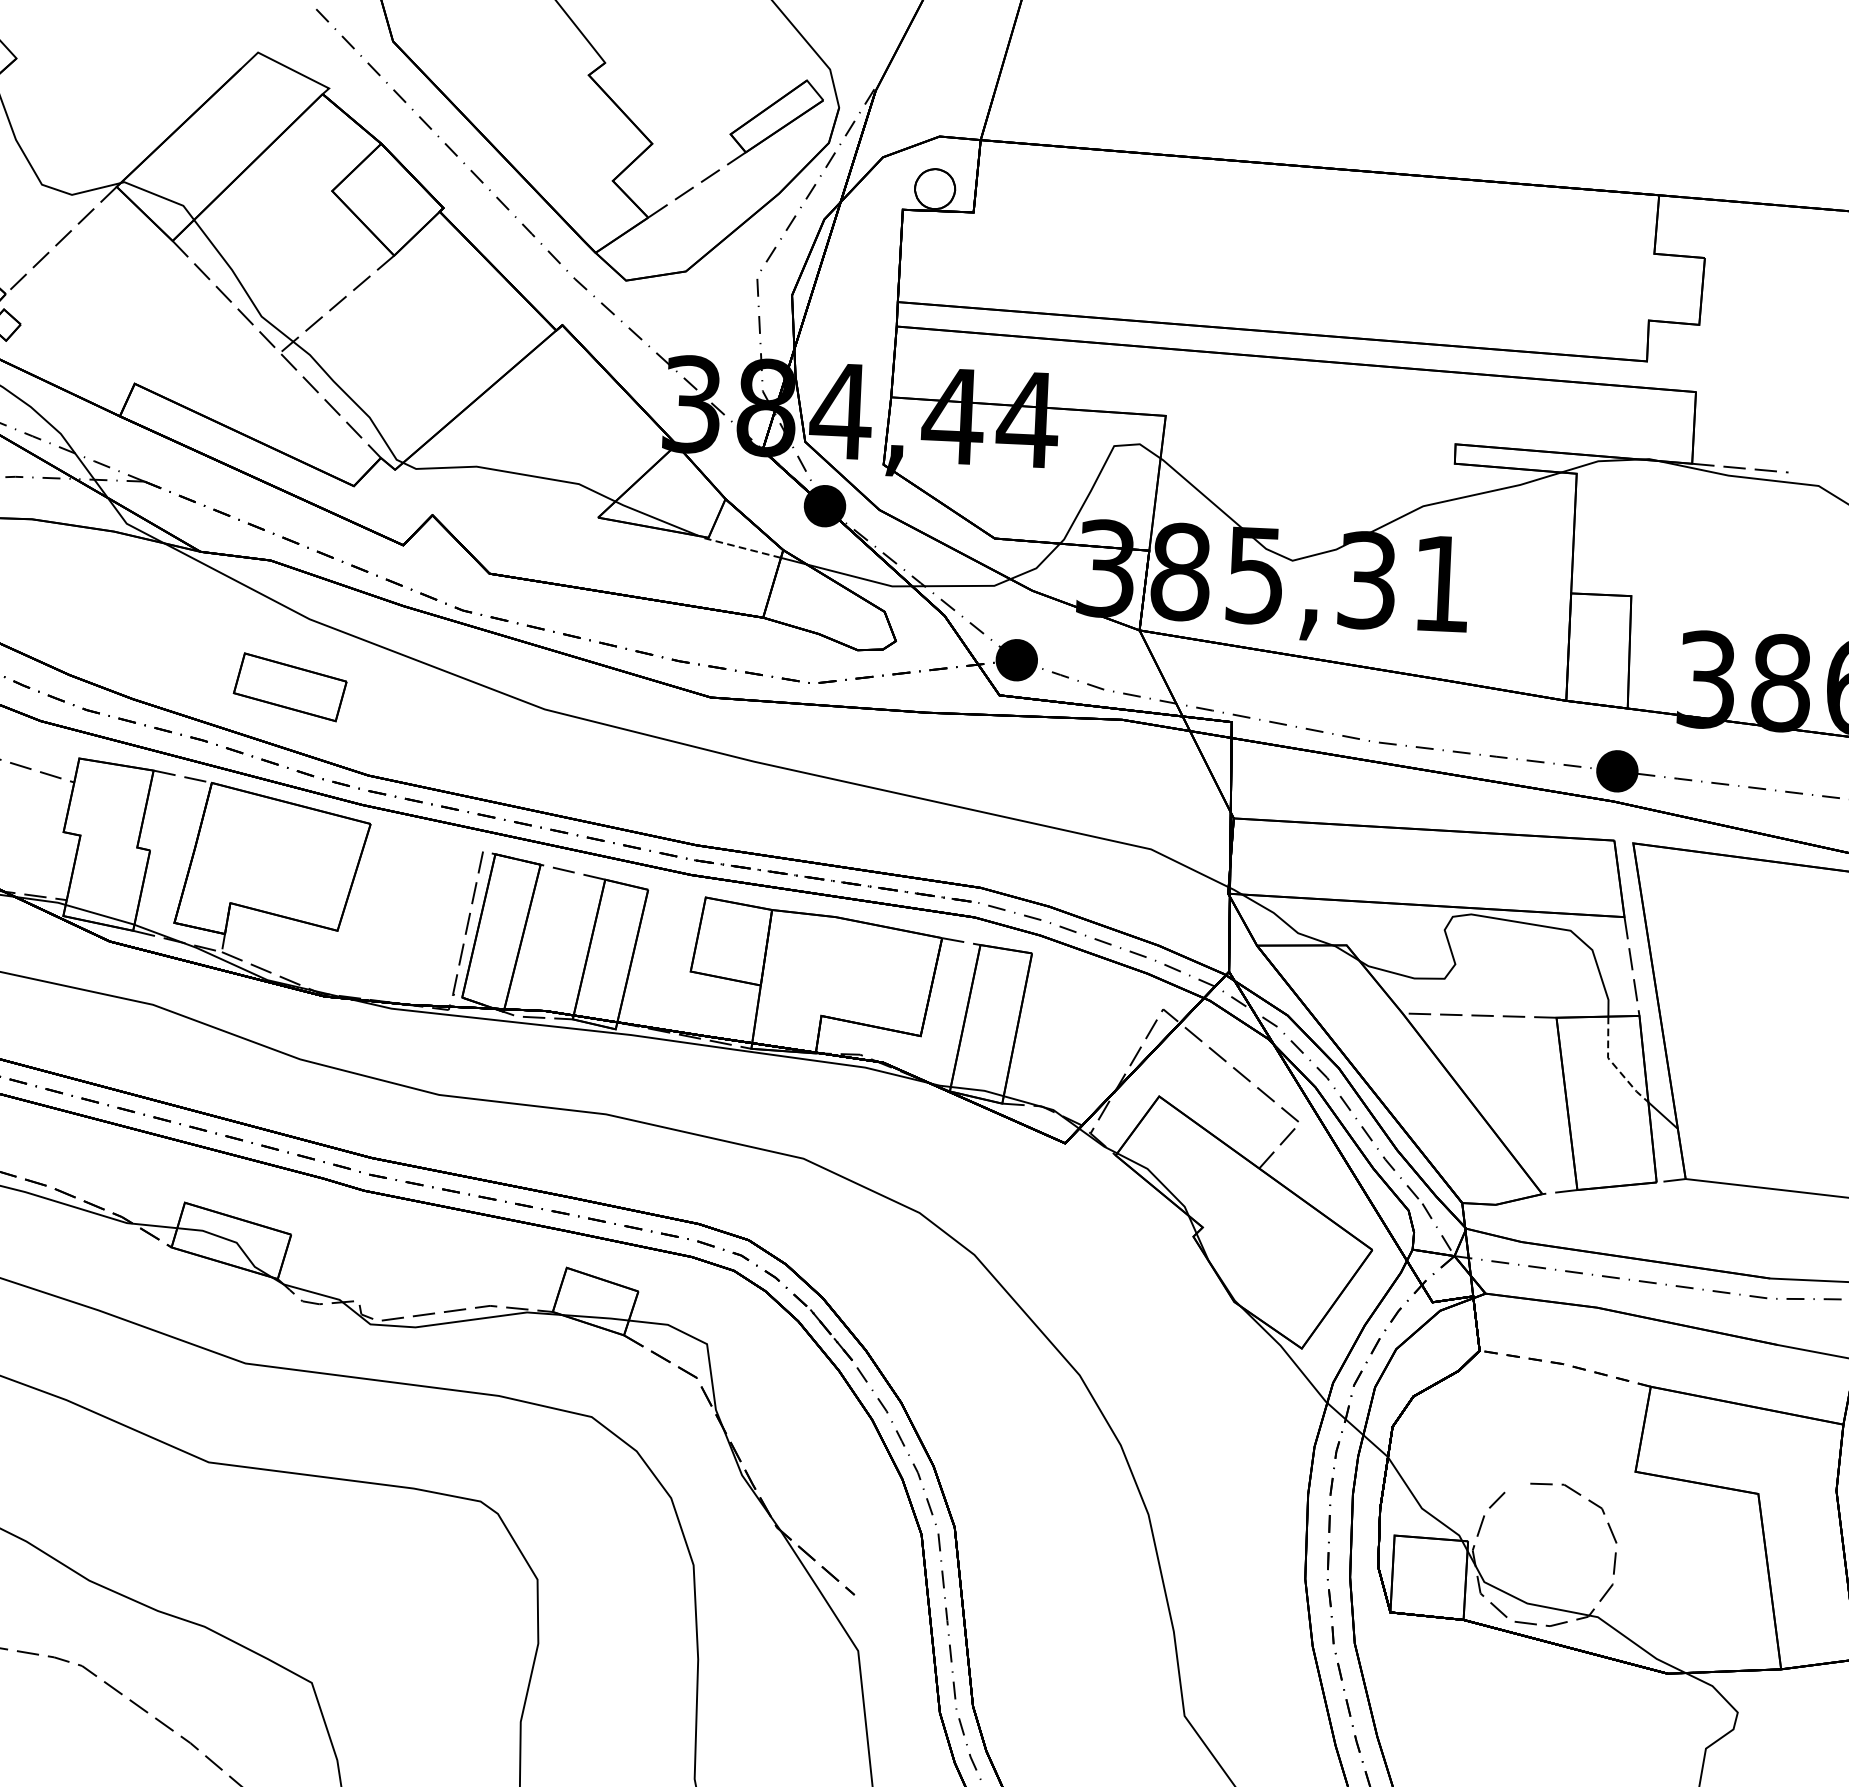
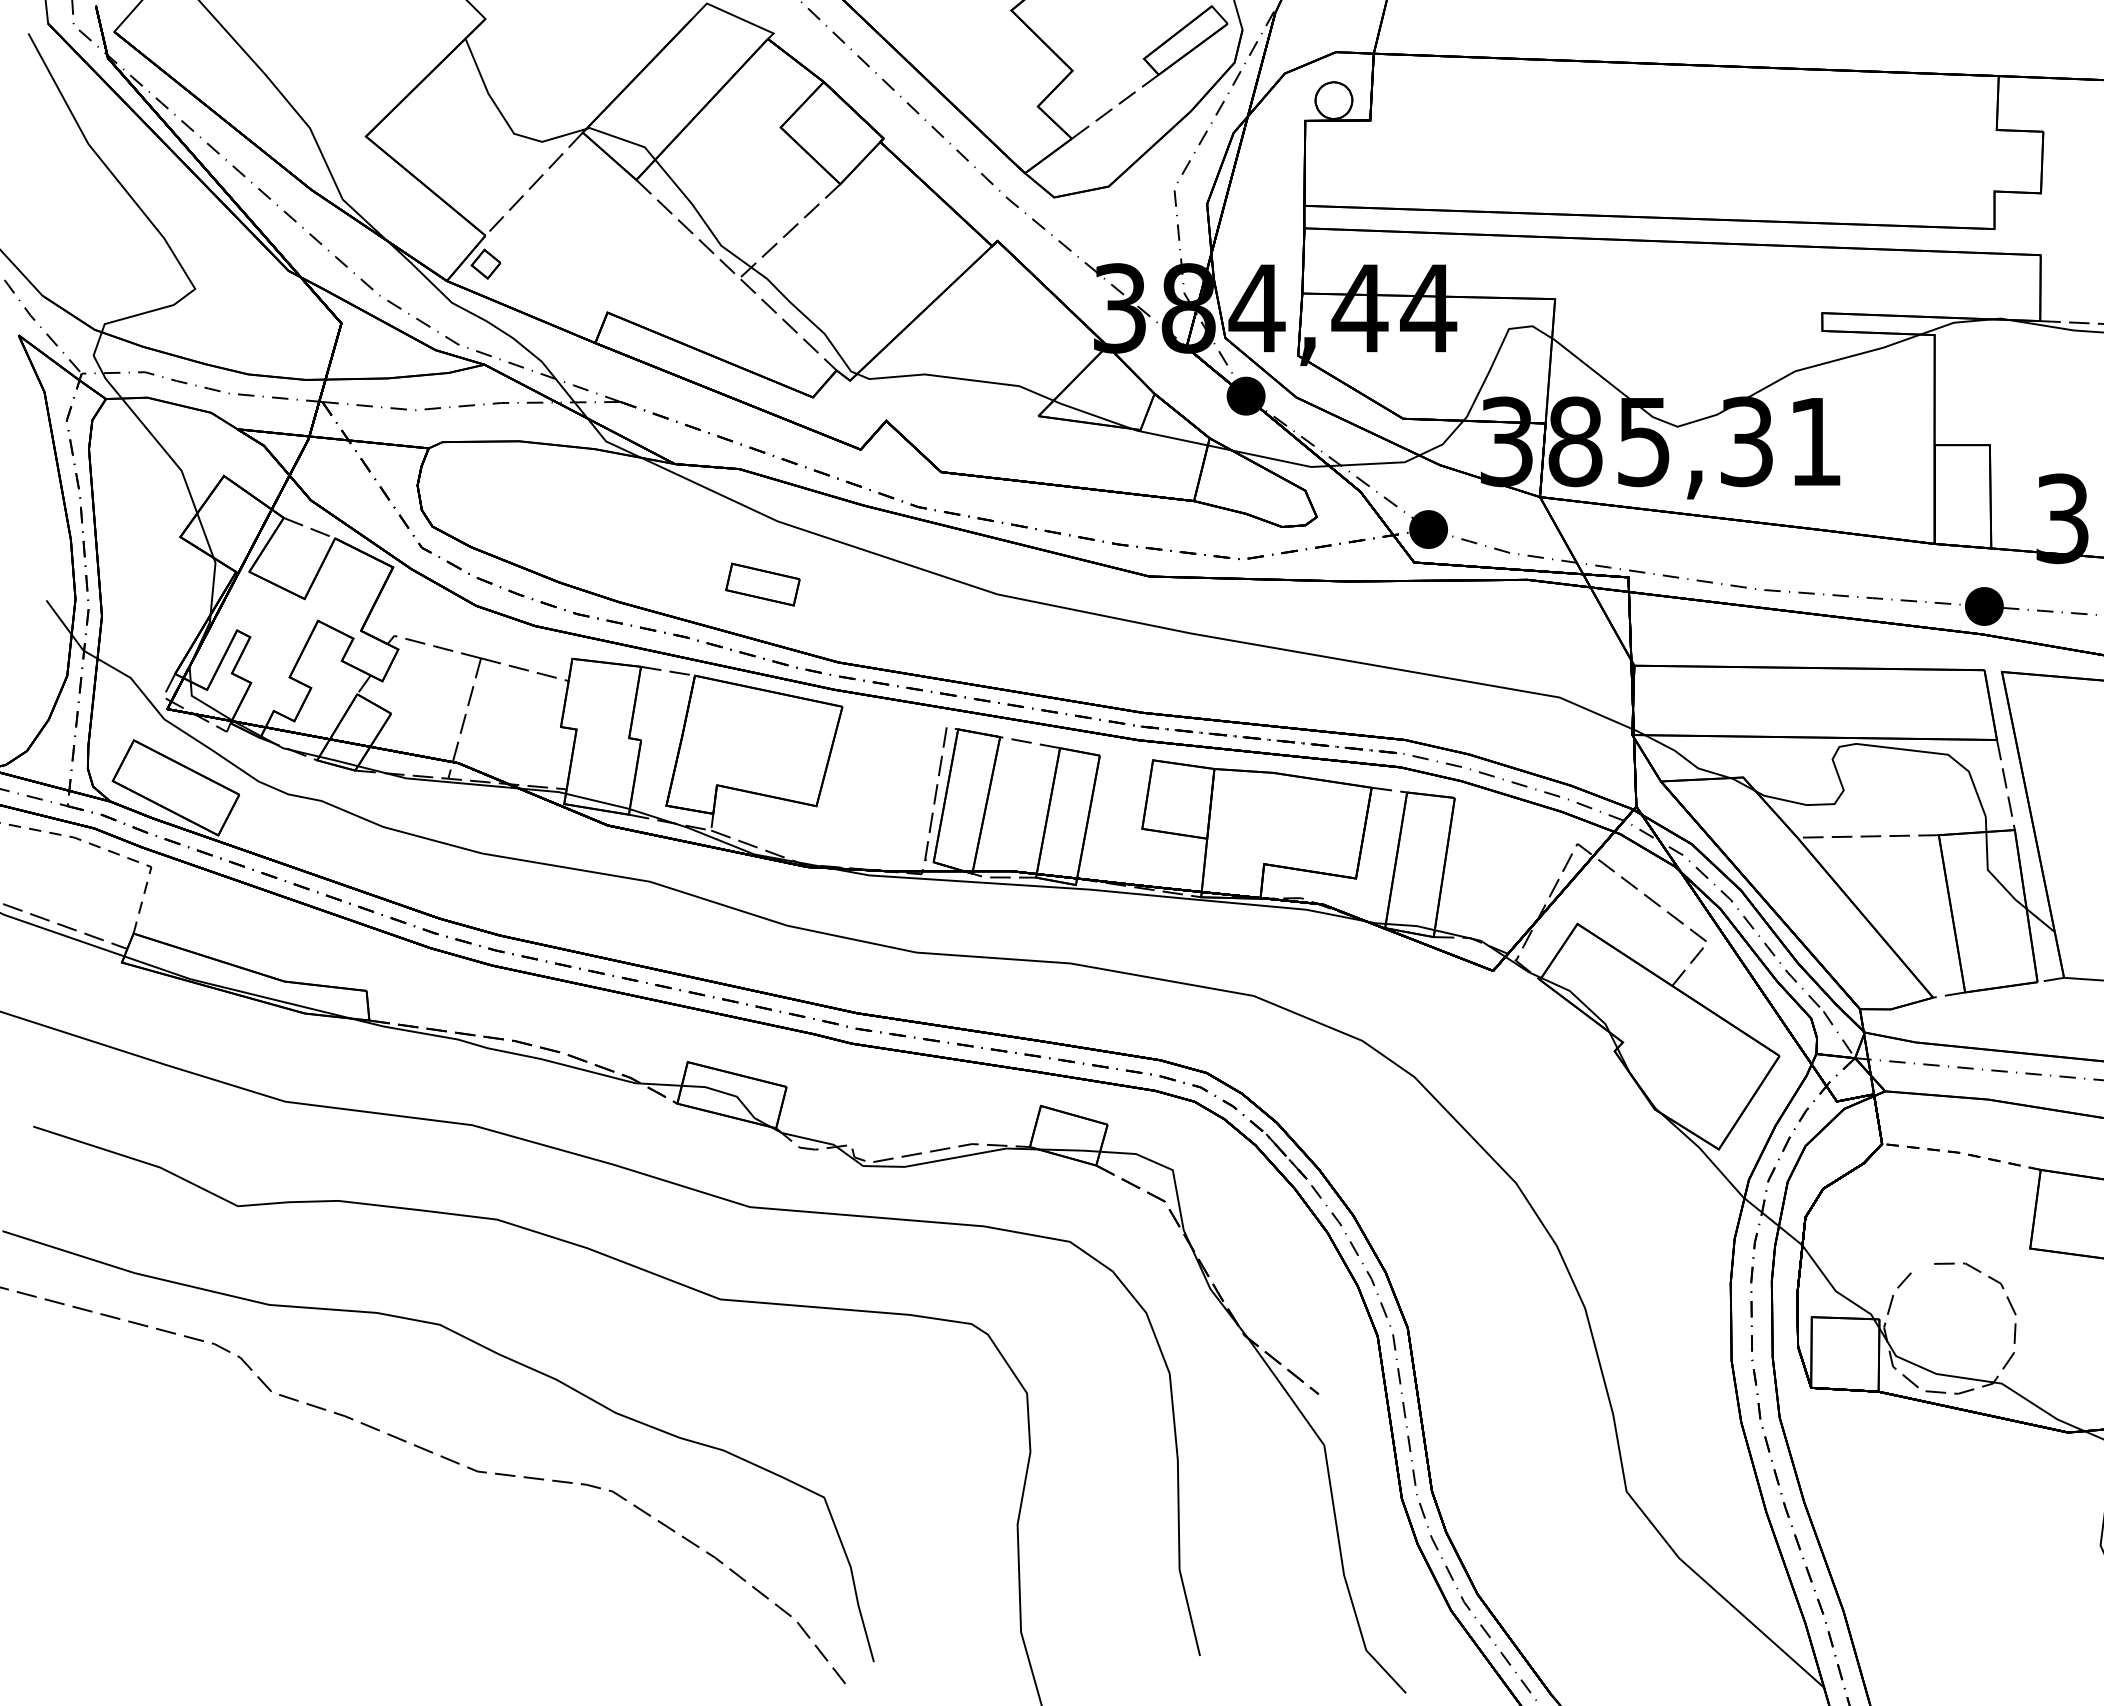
line: (739, 547) -> (1169, 437), dashed -> solid
part: (289, 687) -> (762, 584), size x0.71
line: (1613, 1065) -> (1993, 876), dashed -> solid

